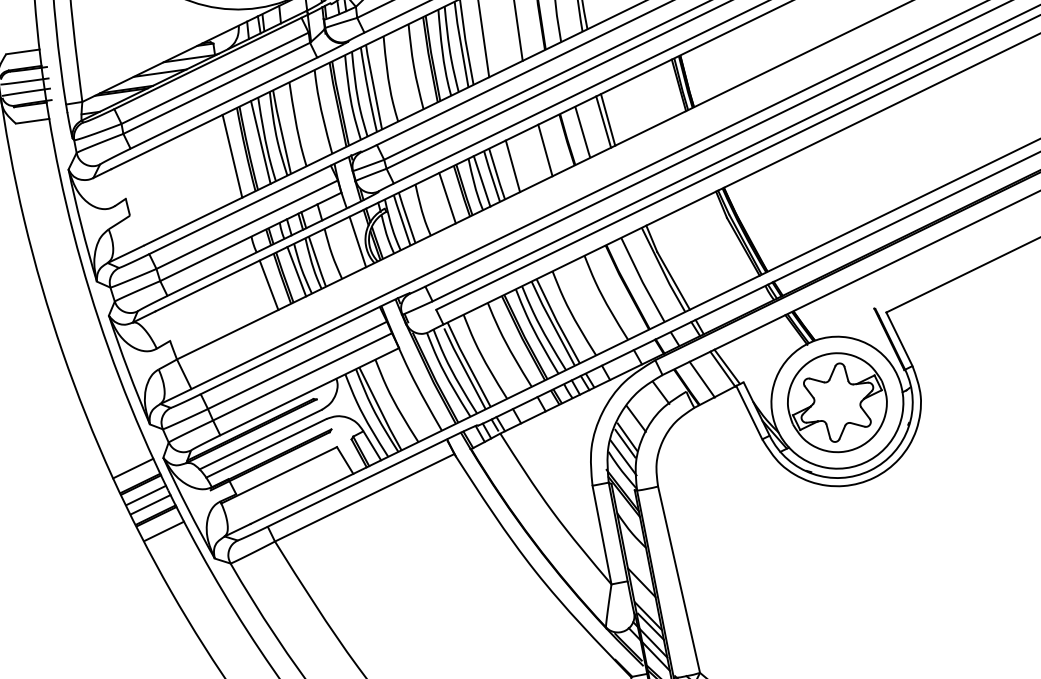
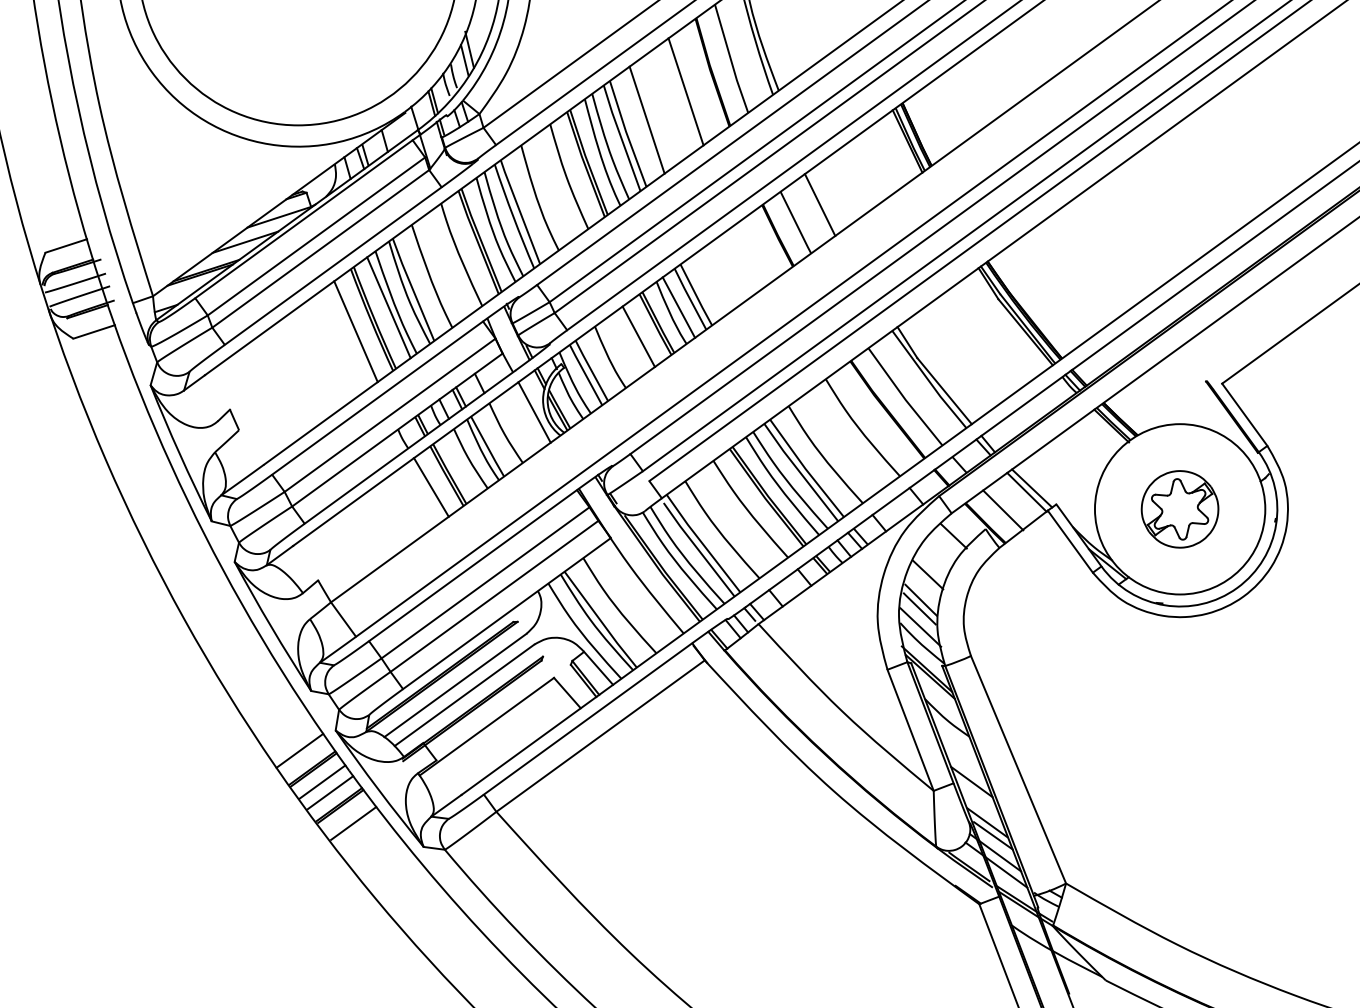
line: (608, 120) -> (825, 201), removed
line: (545, 150) -> (752, 254), removed
line: (512, 166) -> (714, 281), removed
line: (296, 271) -> (463, 463), removed
part: (836, 402) -> (1179, 509), size x0.6

